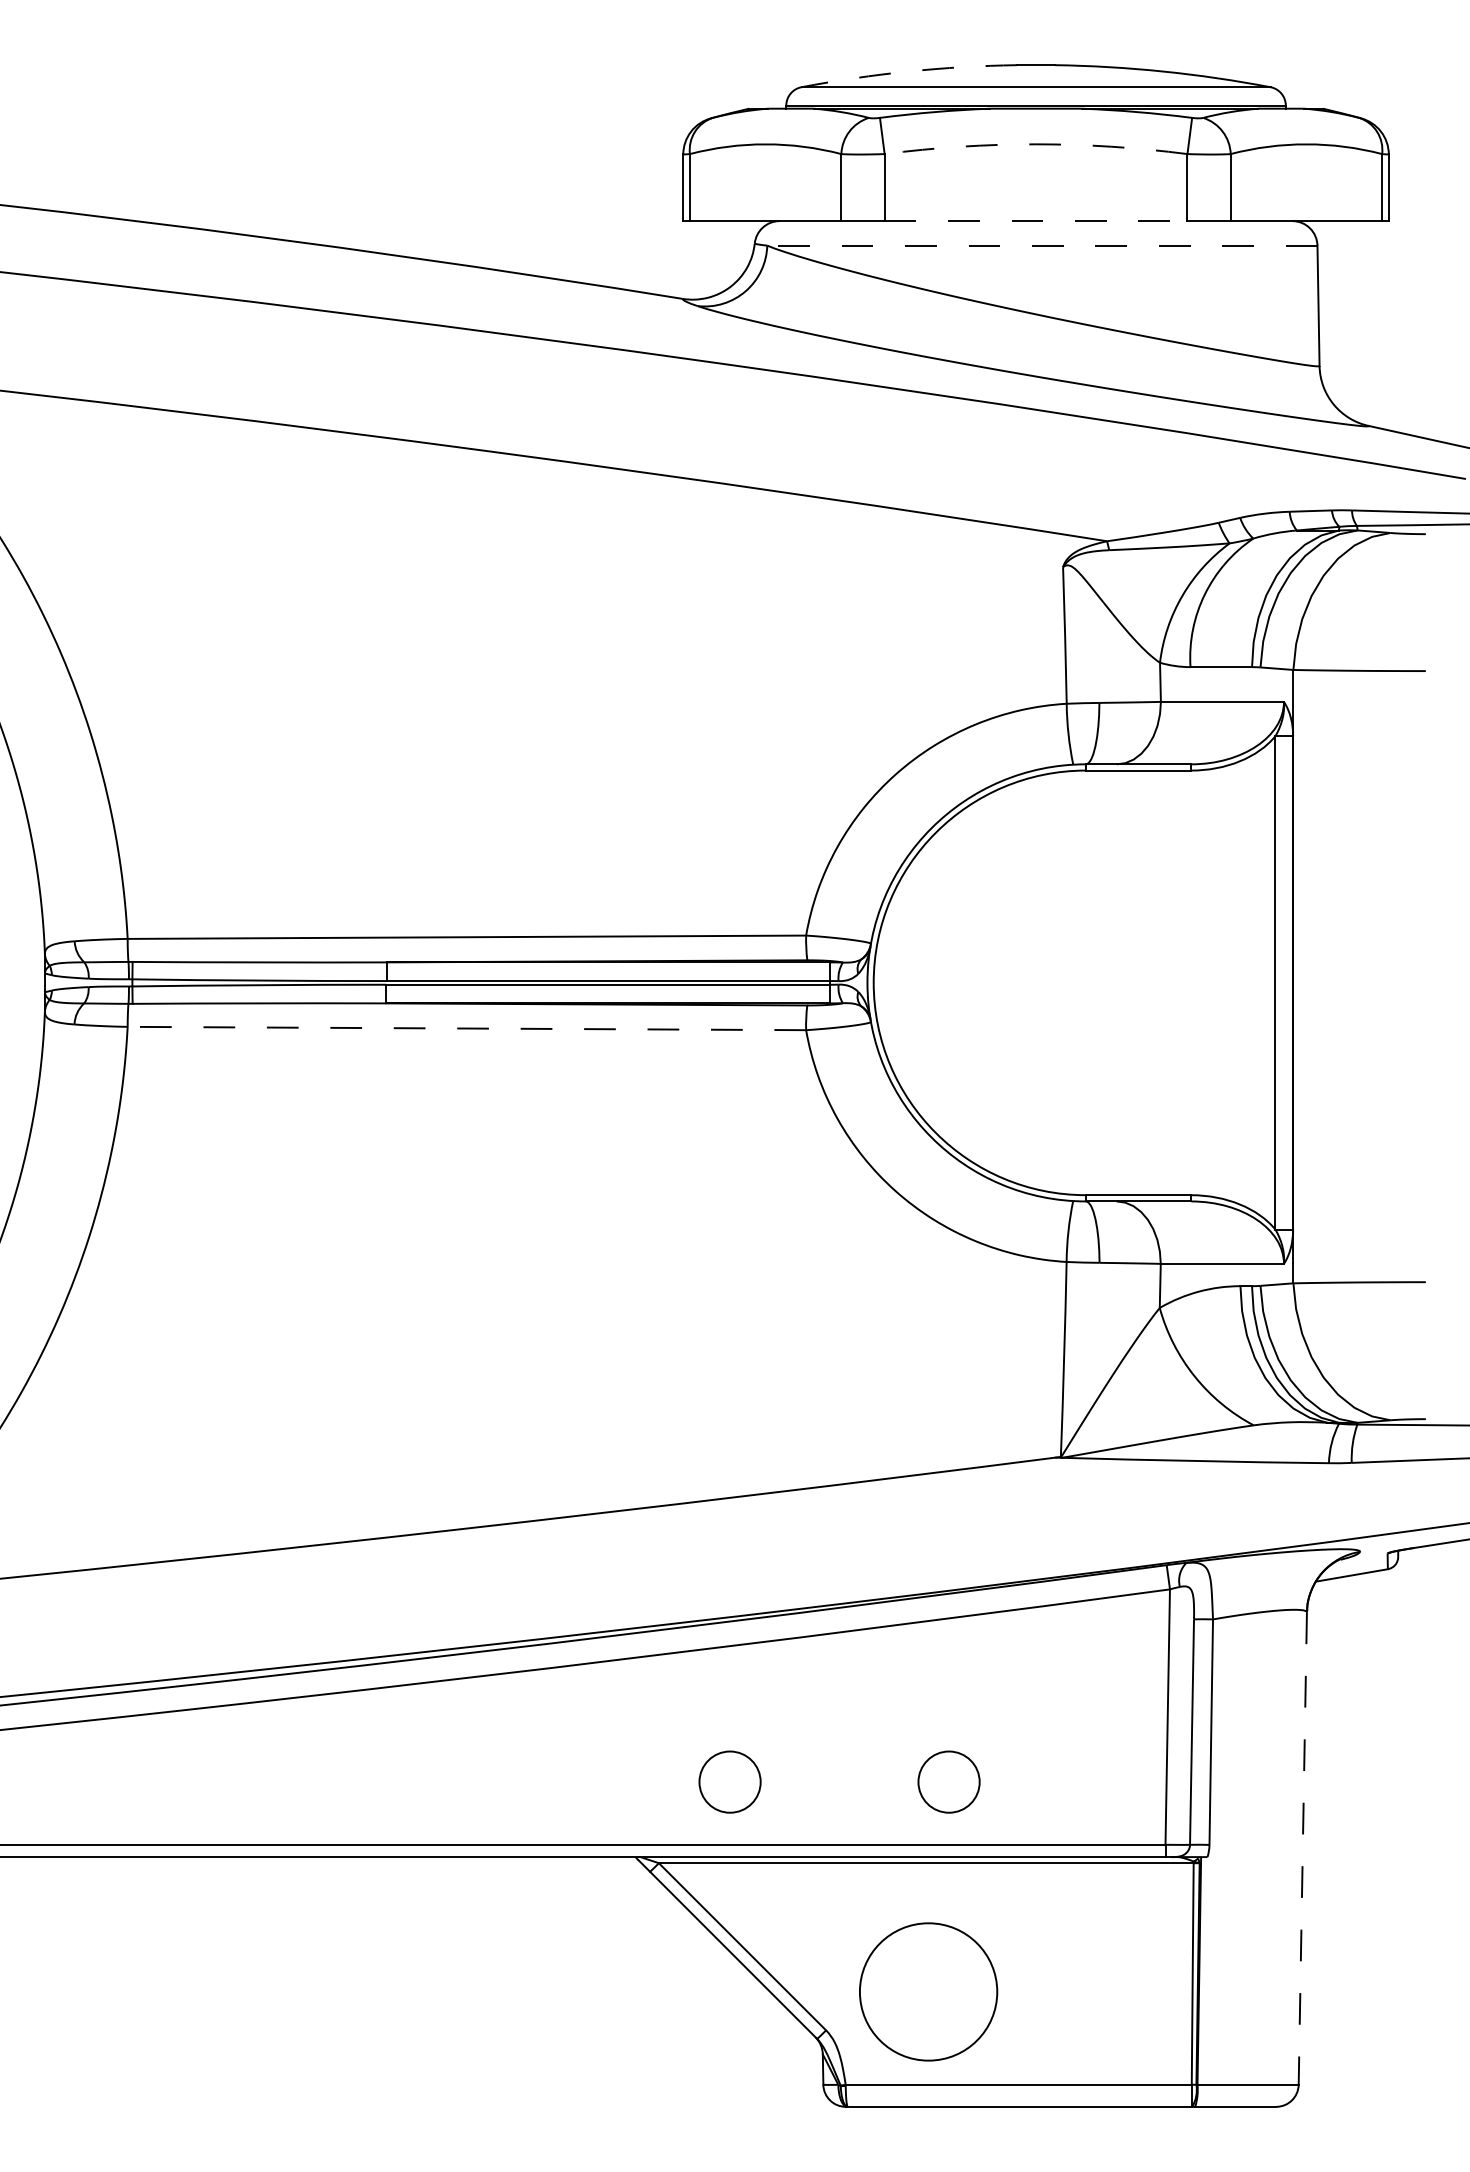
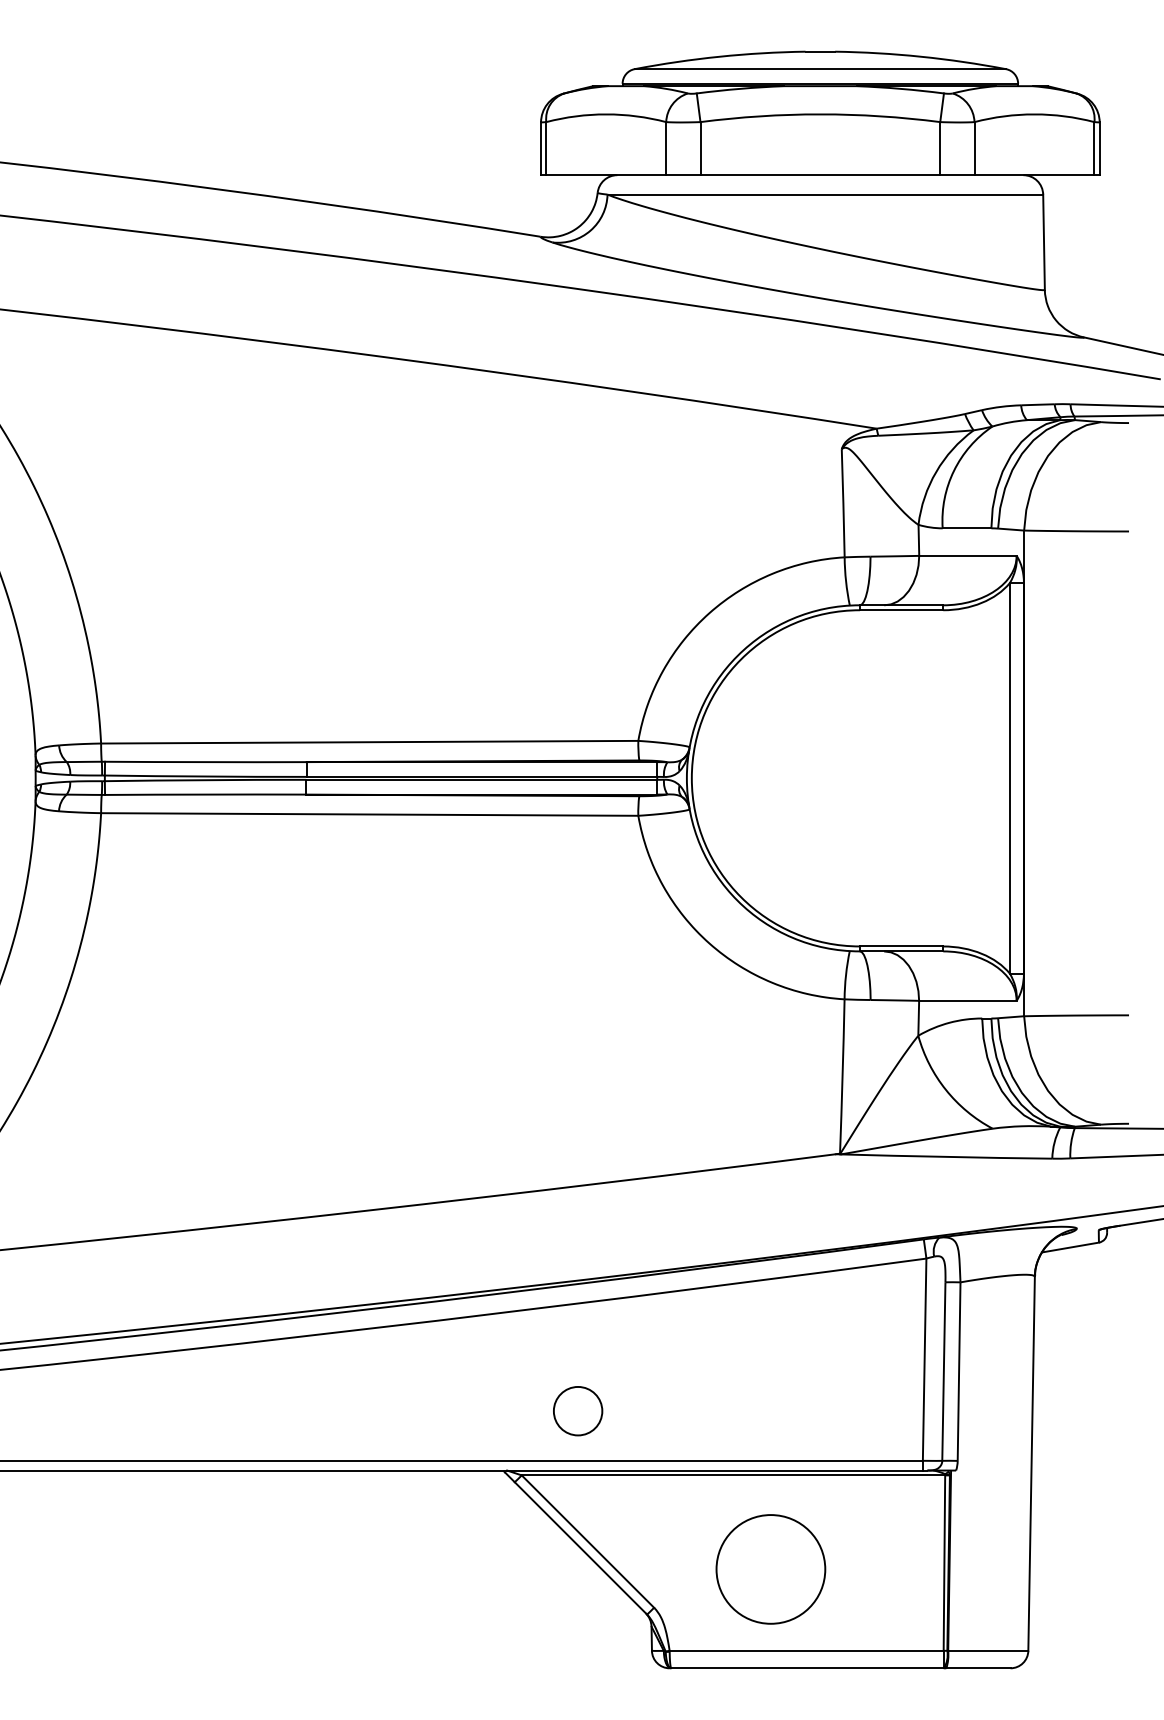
arc: (908, 71) -> (719, 56), dashed -> solid
arc: (1036, 144) -> (820, 114), dashed -> solid
line: (1036, 221) -> (820, 175), dashed -> solid
line: (1041, 245) -> (824, 194), dashed -> solid
line: (467, 1028) -> (370, 814), dashed -> solid
circle: (948, 1781) -> (751, 1410), removed
line: (1302, 1849) -> (1031, 1464), dashed -> solid
circle: (928, 1991) -> (770, 1569), moved

